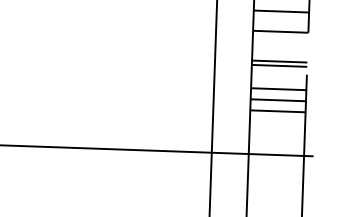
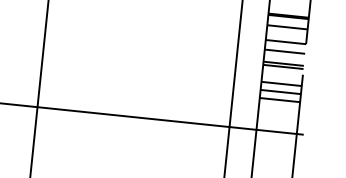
line: (279, 44) -> (284, 51), added

